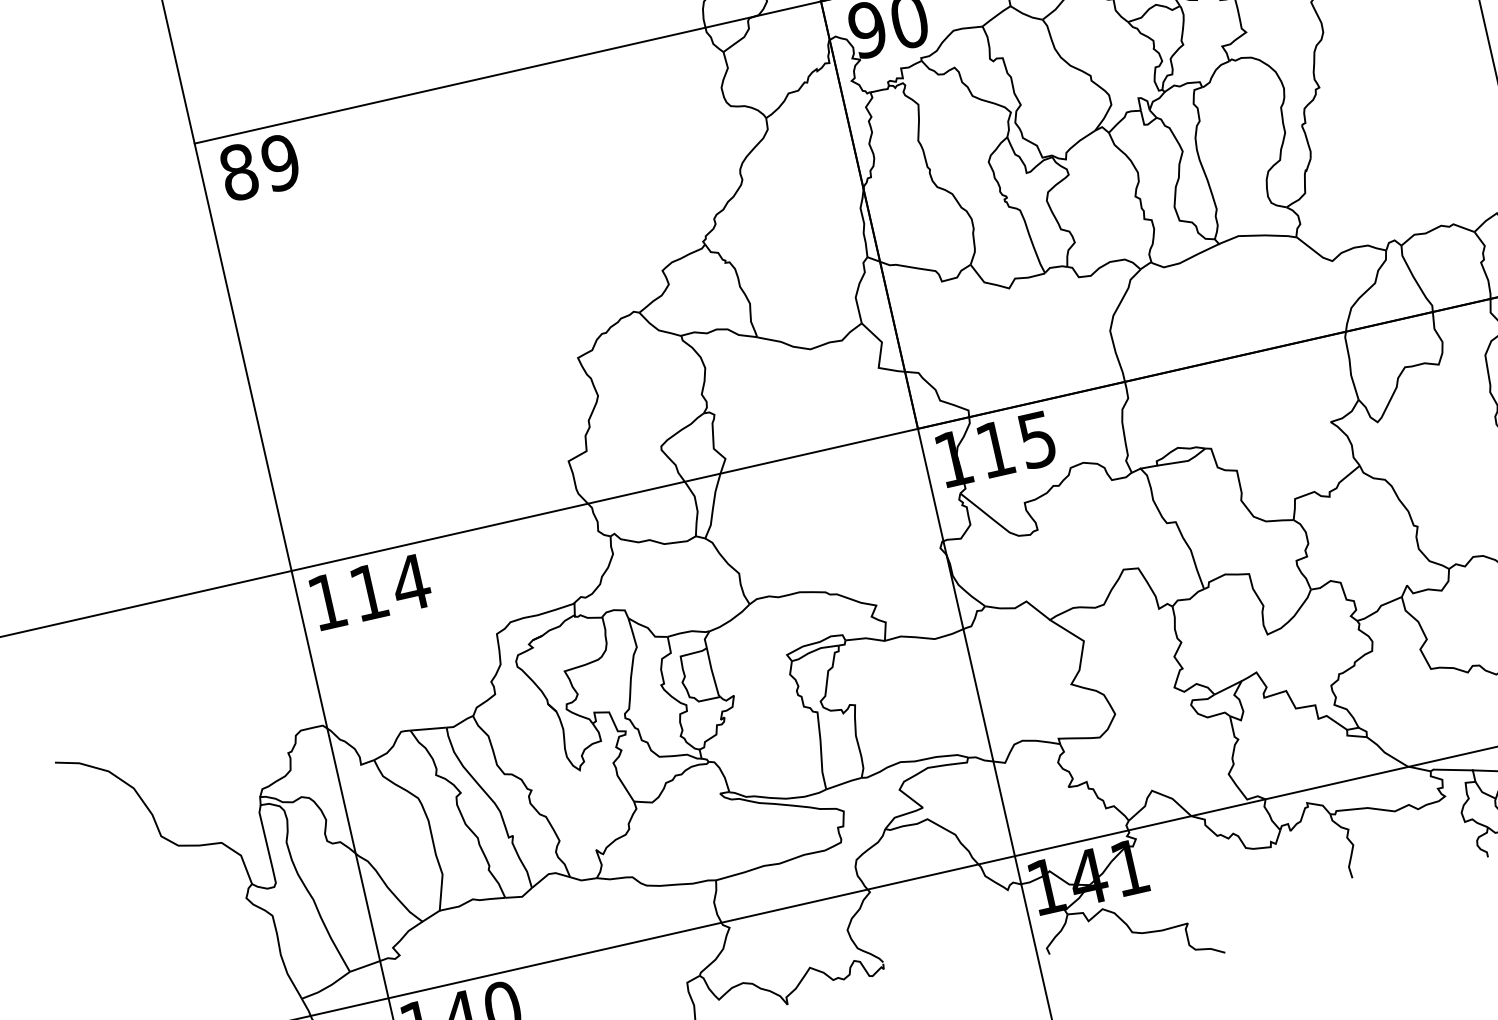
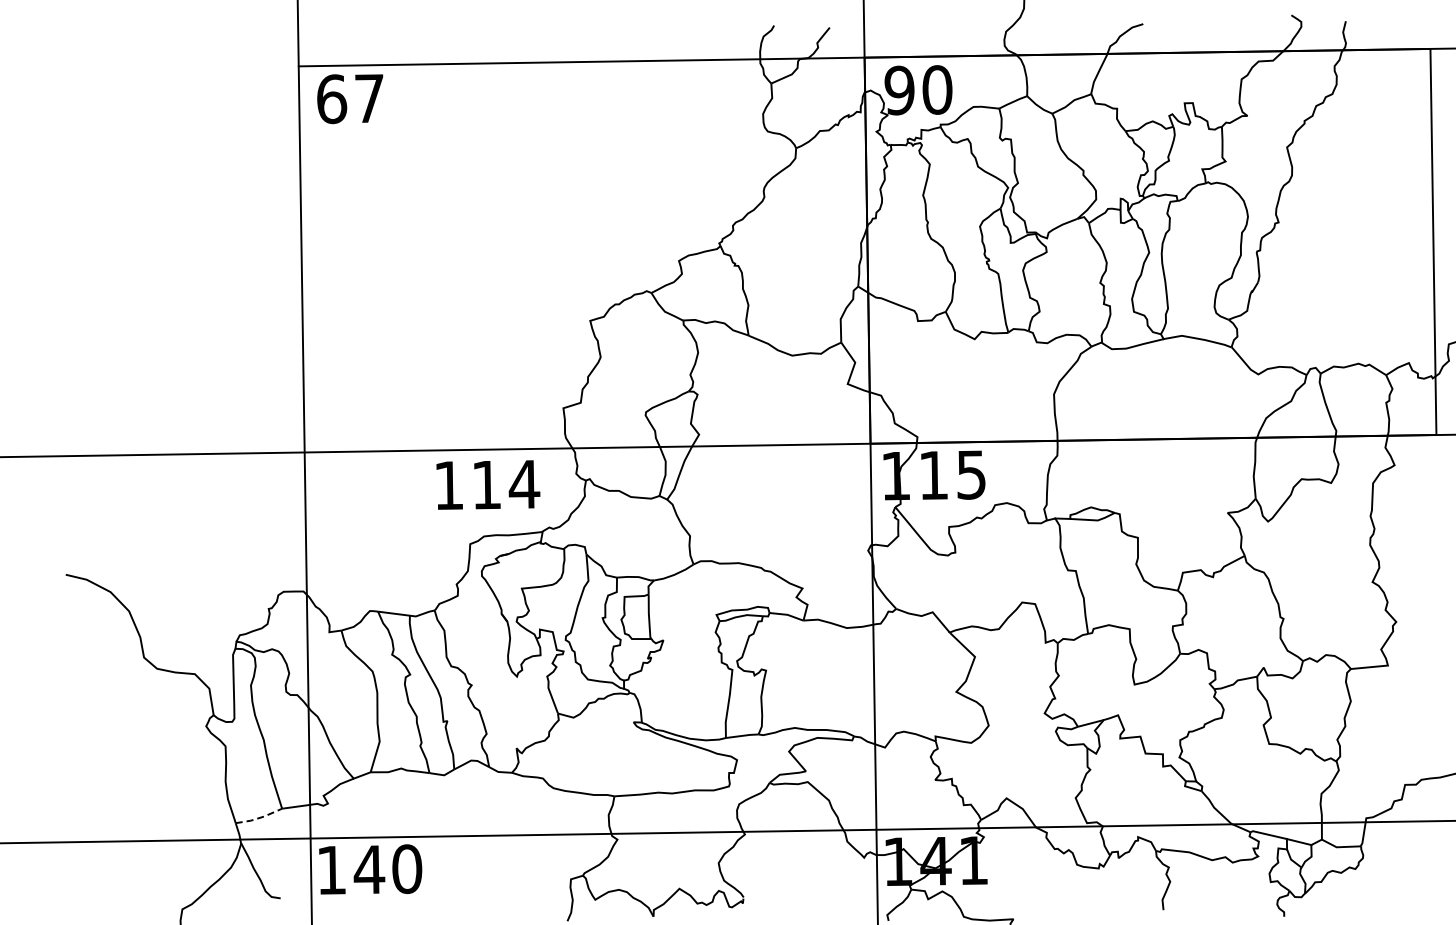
text: (259, 167) -> (350, 98), 89 -> 67
text: (371, 591) -> (488, 484), moved
line: (327, 988) -> (259, 818), solid -> dashed

